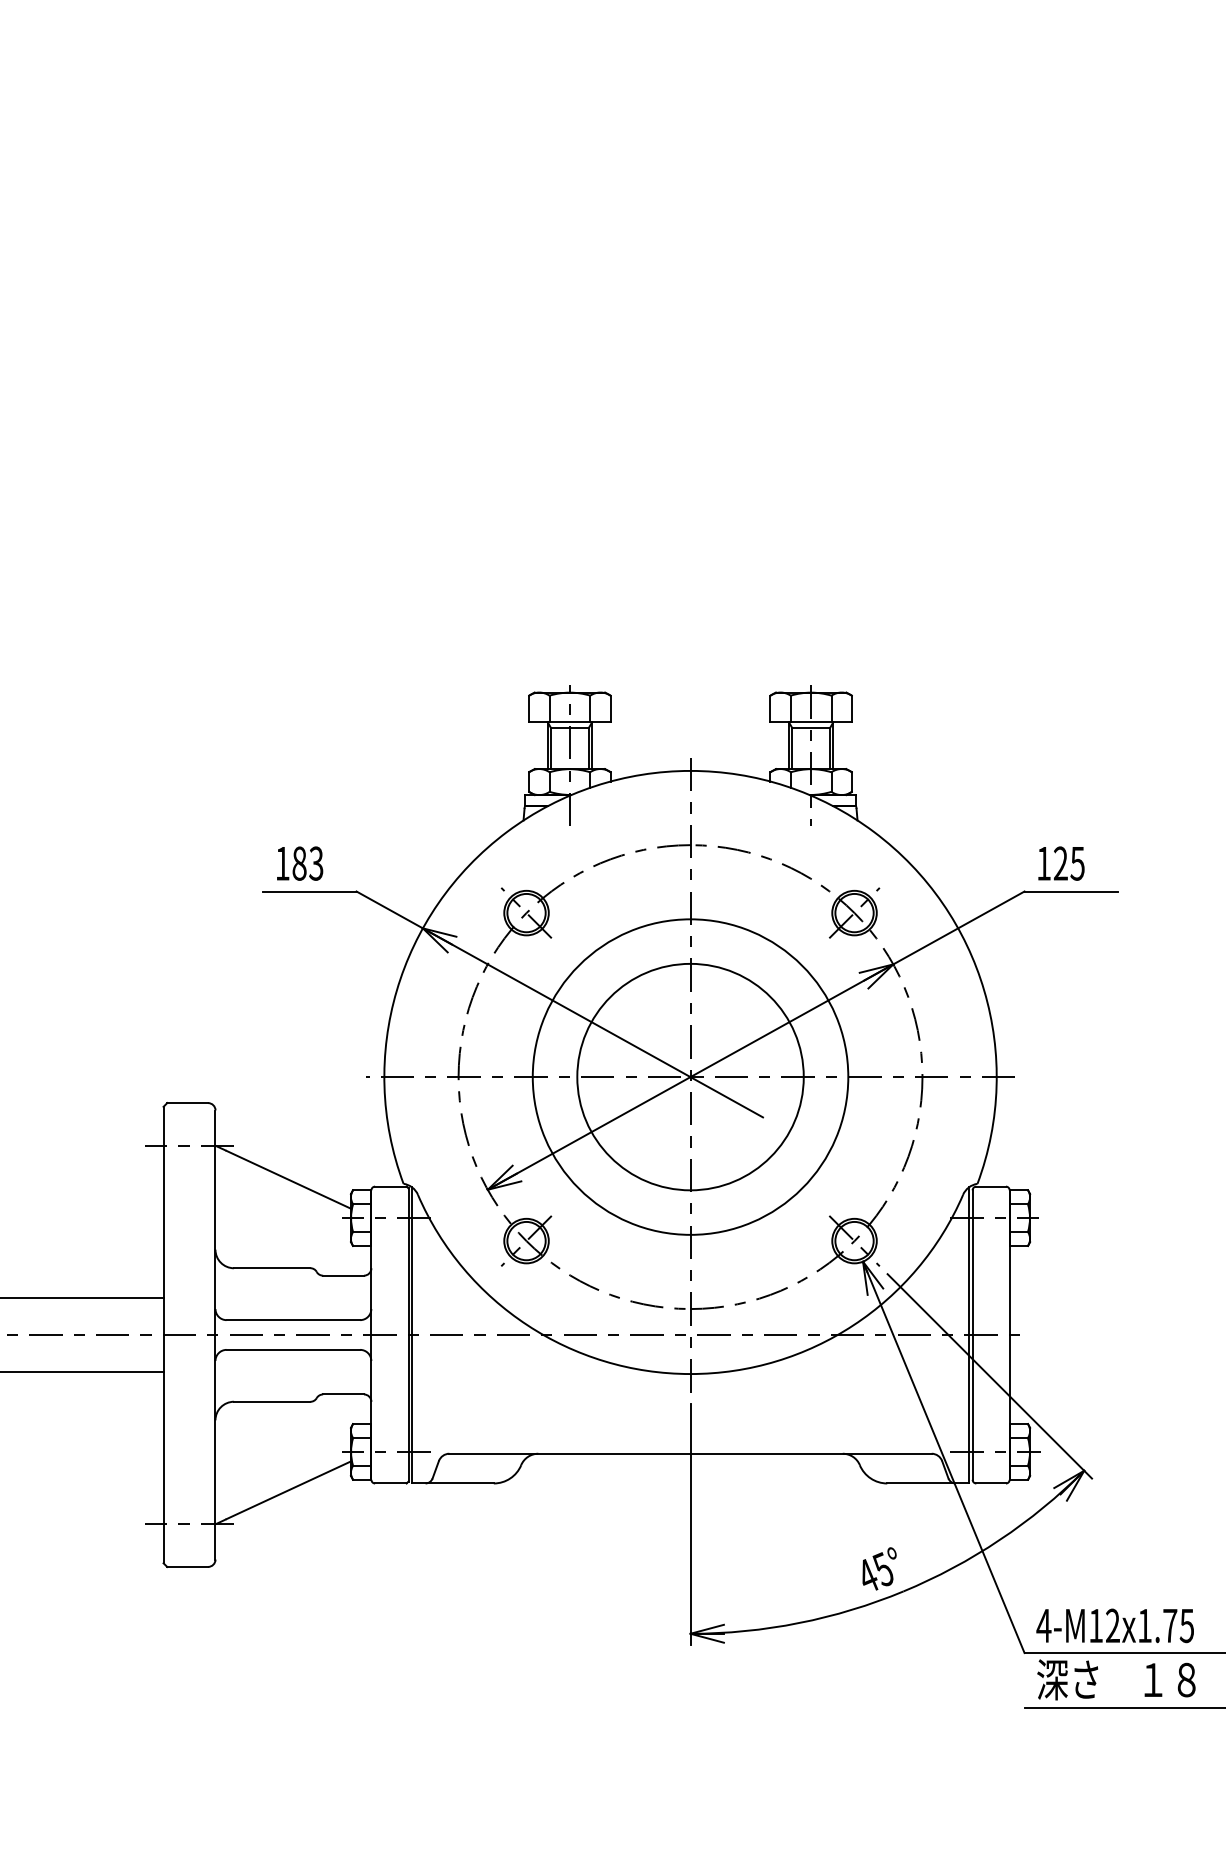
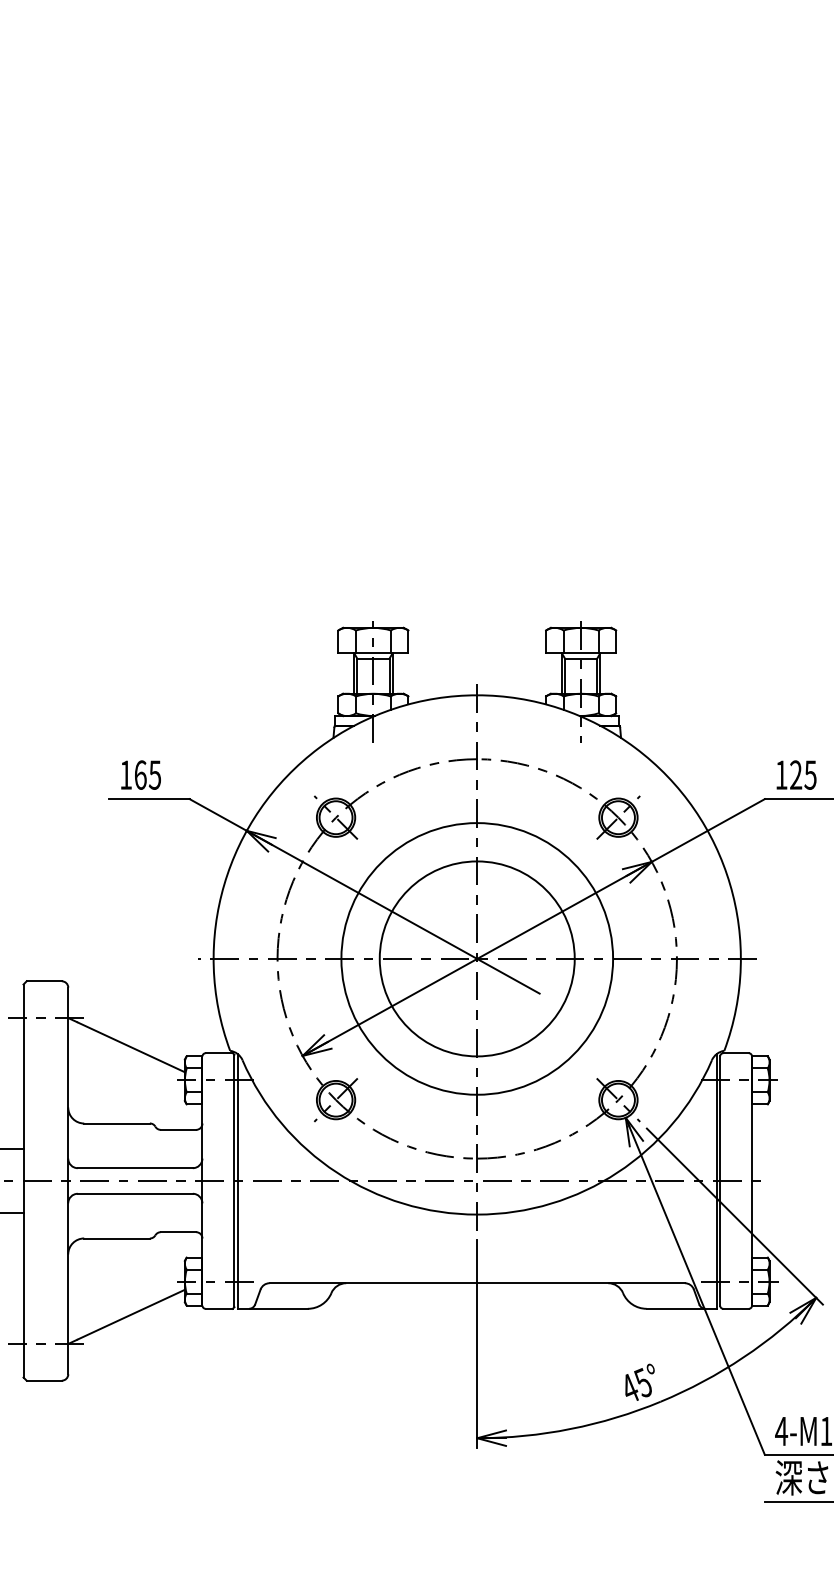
text: (307, 863) -> (147, 775), 183 -> 165

